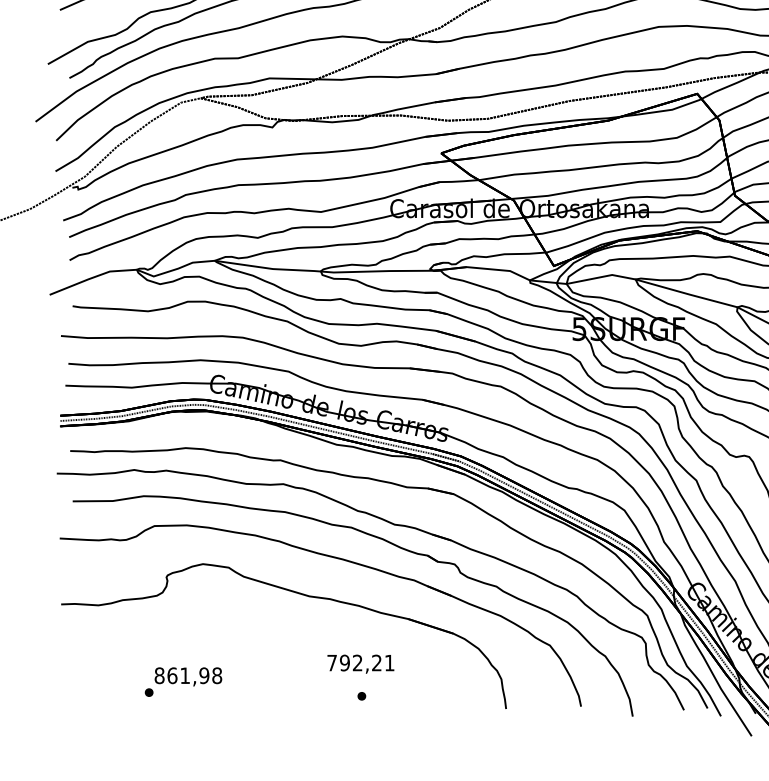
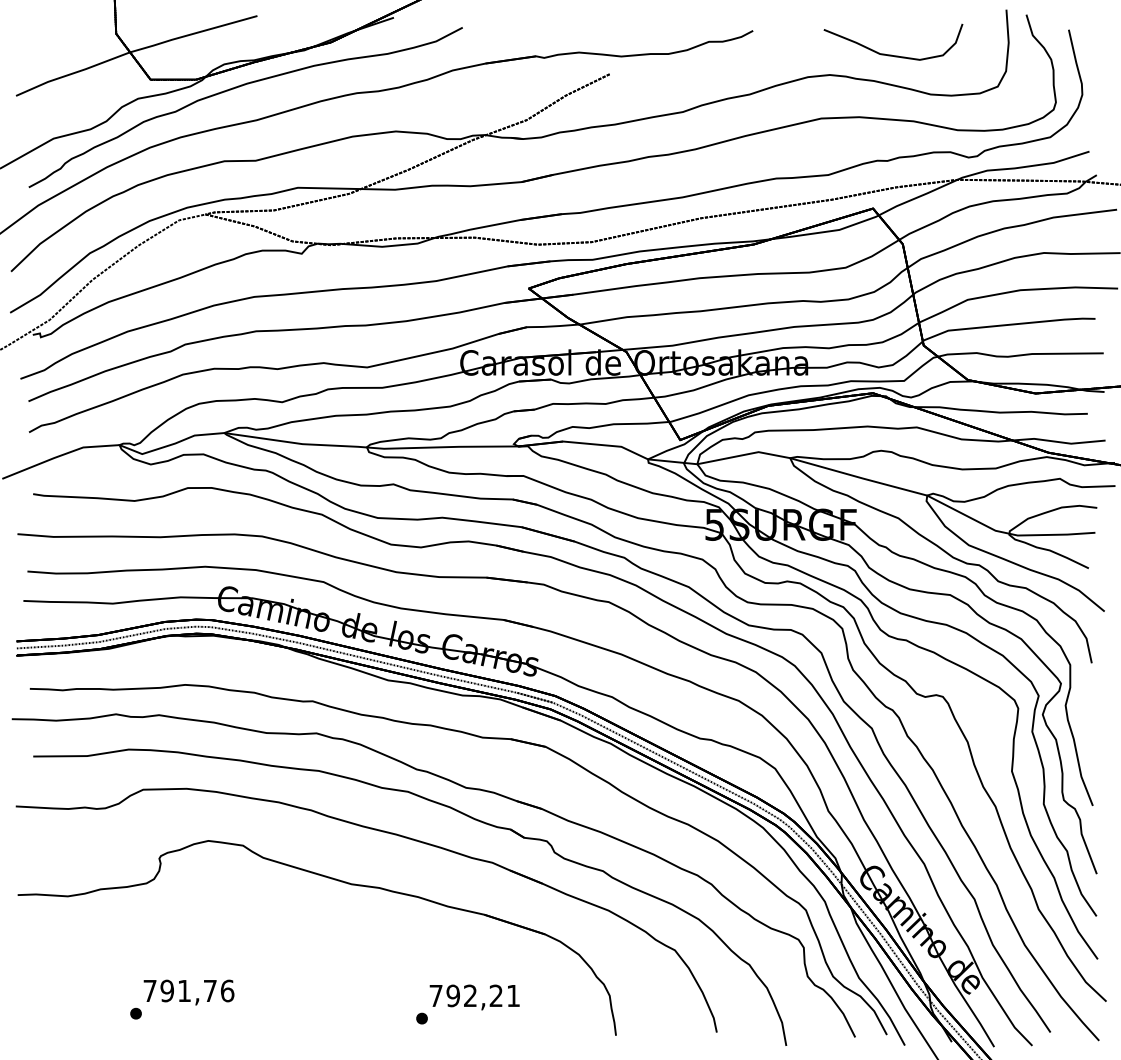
text: (360, 664) -> (474, 997), moved
text: (188, 675) -> (188, 990), 861,98 -> 791,76

